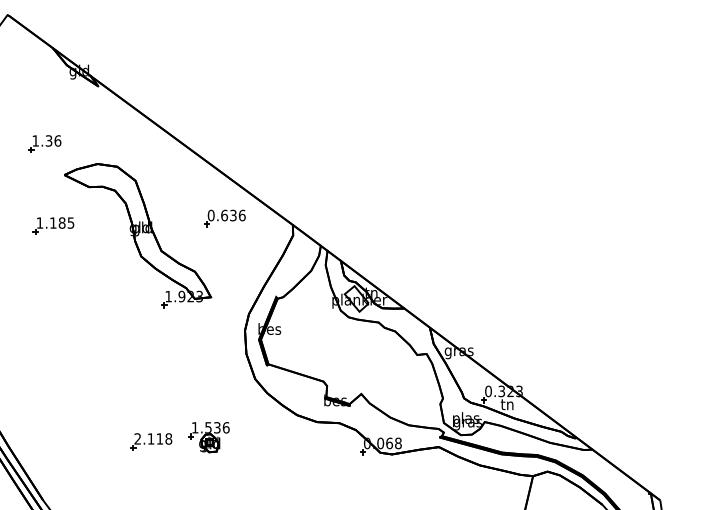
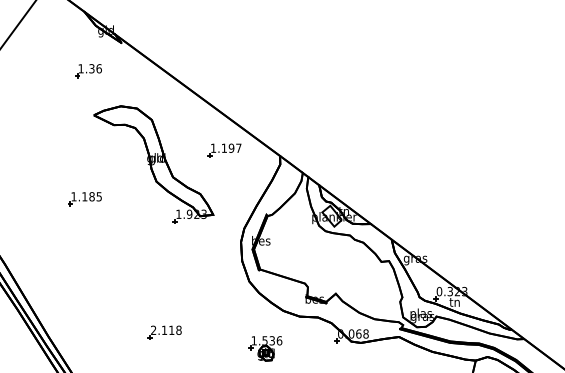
part: (44, 143) -> (88, 70), moved
text: (226, 215) -> (225, 148), 0.636 -> 1.197
part: (53, 225) -> (84, 198), moved
part: (208, 437) -> (265, 348), moved

